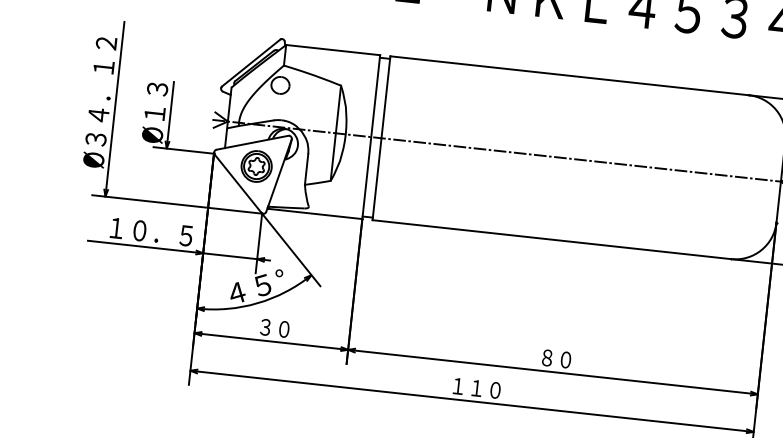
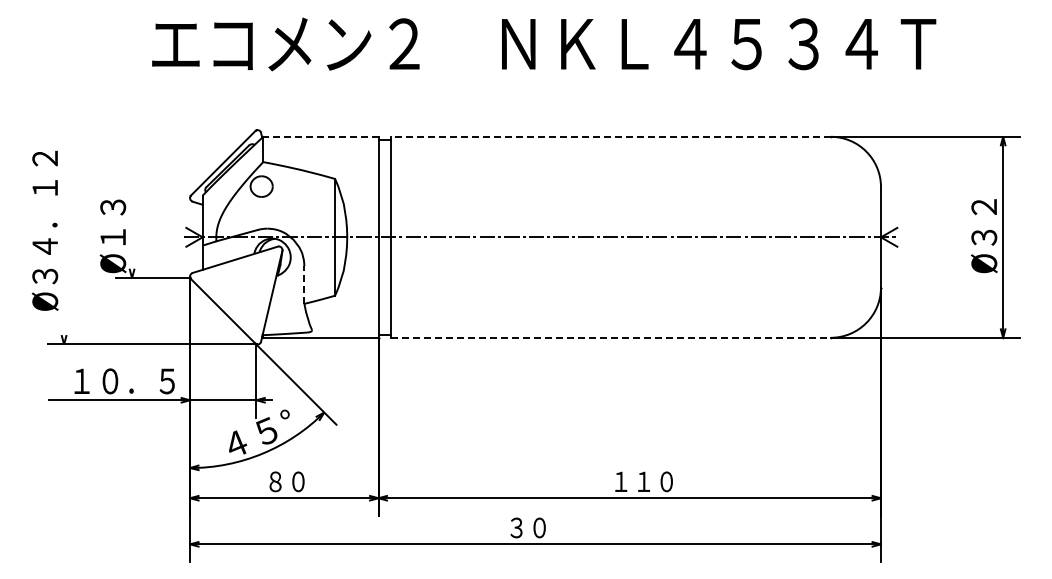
line: (332, 49) -> (320, 136), solid -> dashed
line: (569, 75) -> (610, 136), solid -> dashed
line: (115, 109) -> (64, 237), removed
line: (170, 115) -> (132, 237), removed
part: (256, 166) -> (243, 287), removed
line: (306, 169) -> (304, 285), solid -> dashed
line: (551, 239) -> (610, 337), solid -> dashed
text: (265, 327) -> (275, 481), ３０ -> ８０
text: (565, 359) -> (643, 481), ８０ -> １１０
text: (476, 387) -> (539, 527), １１０ -> ３０

